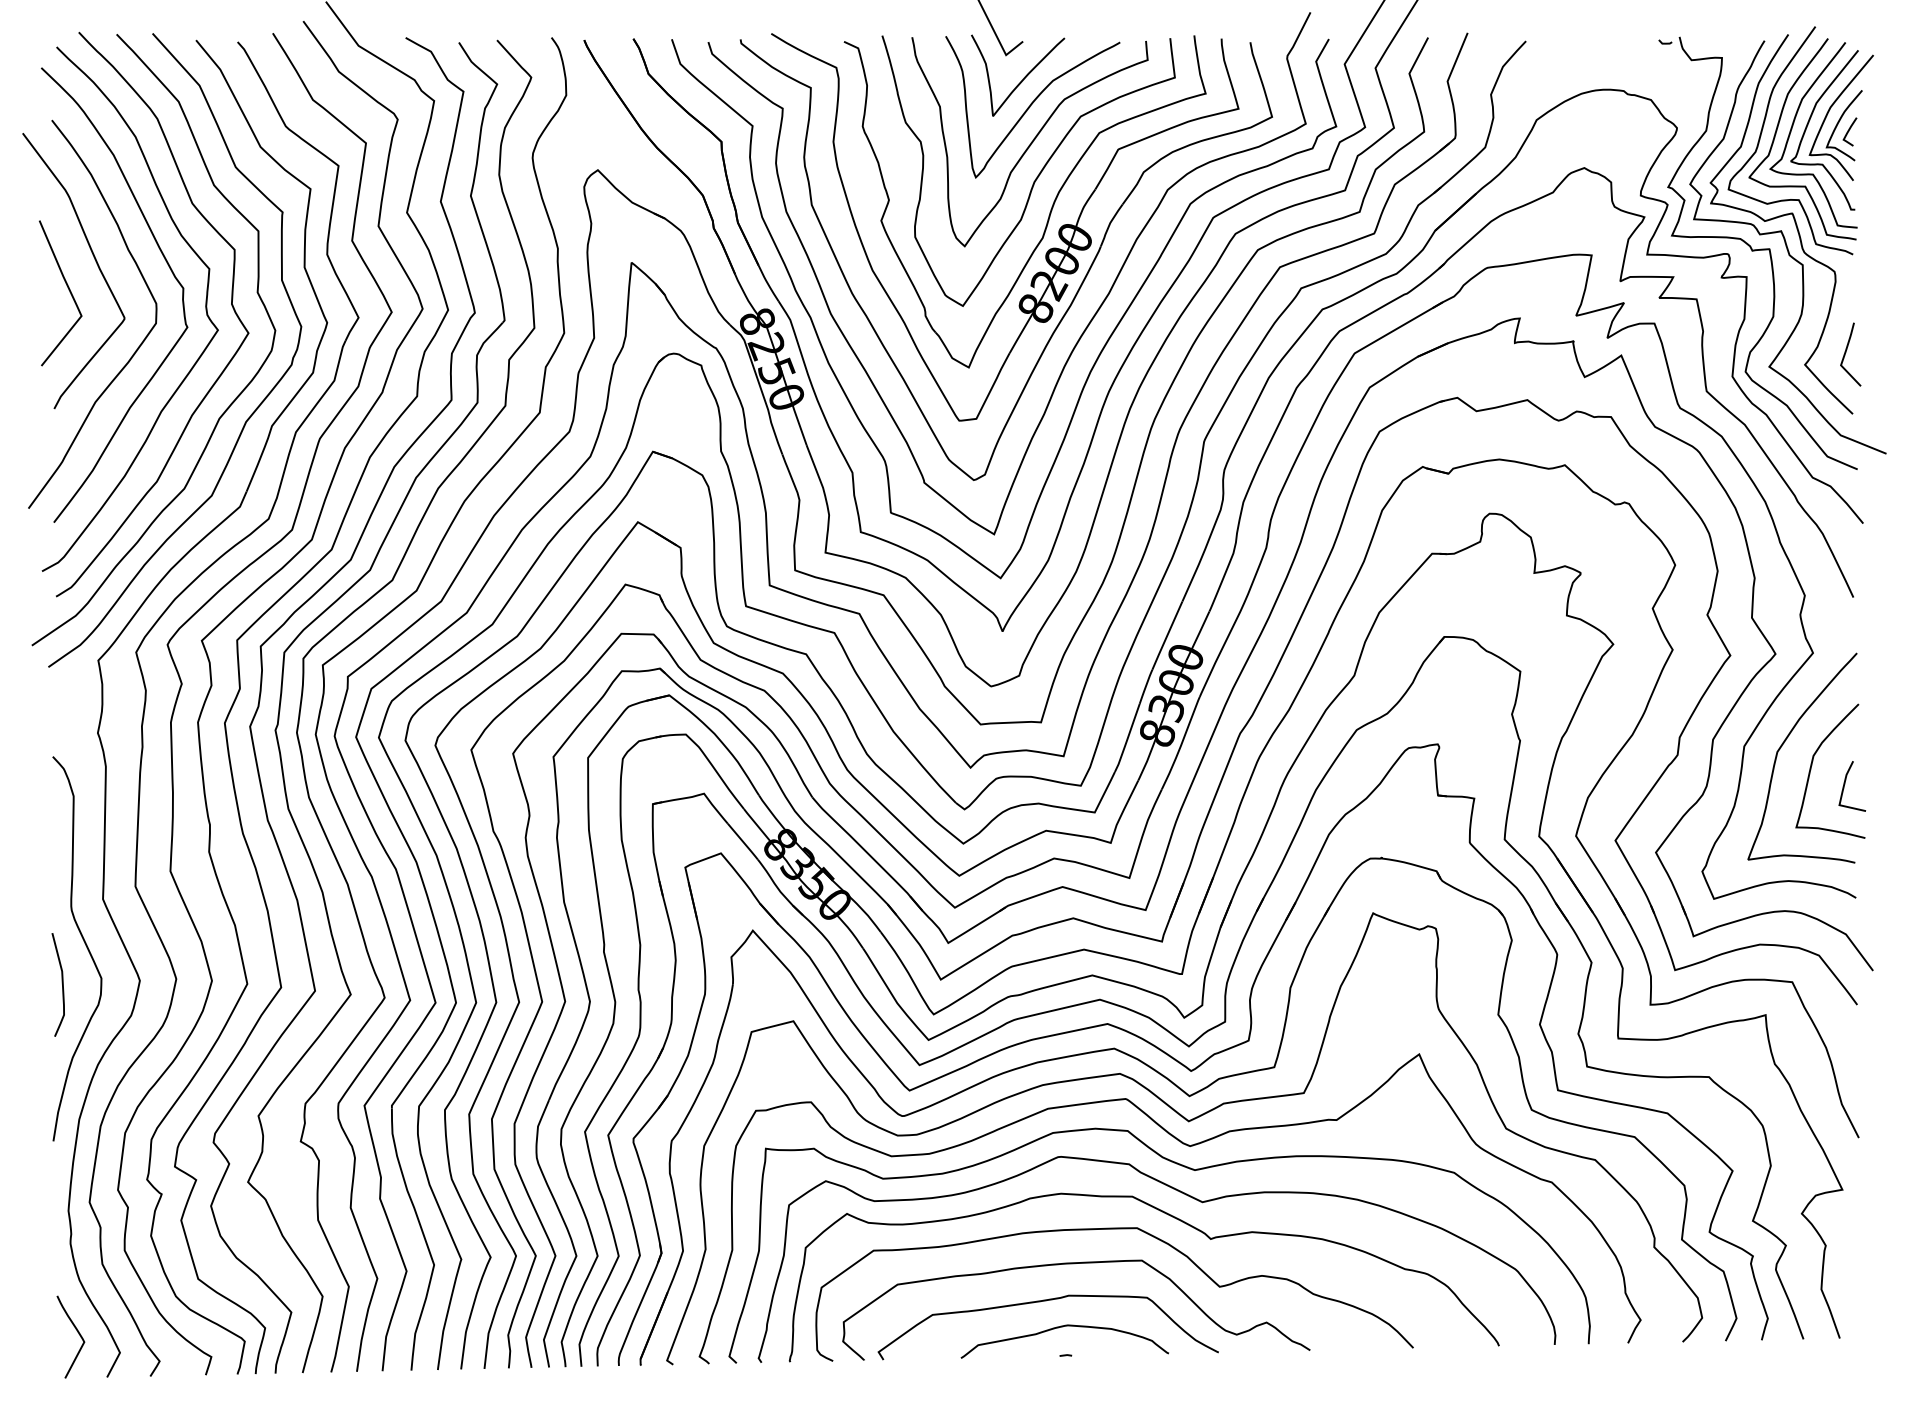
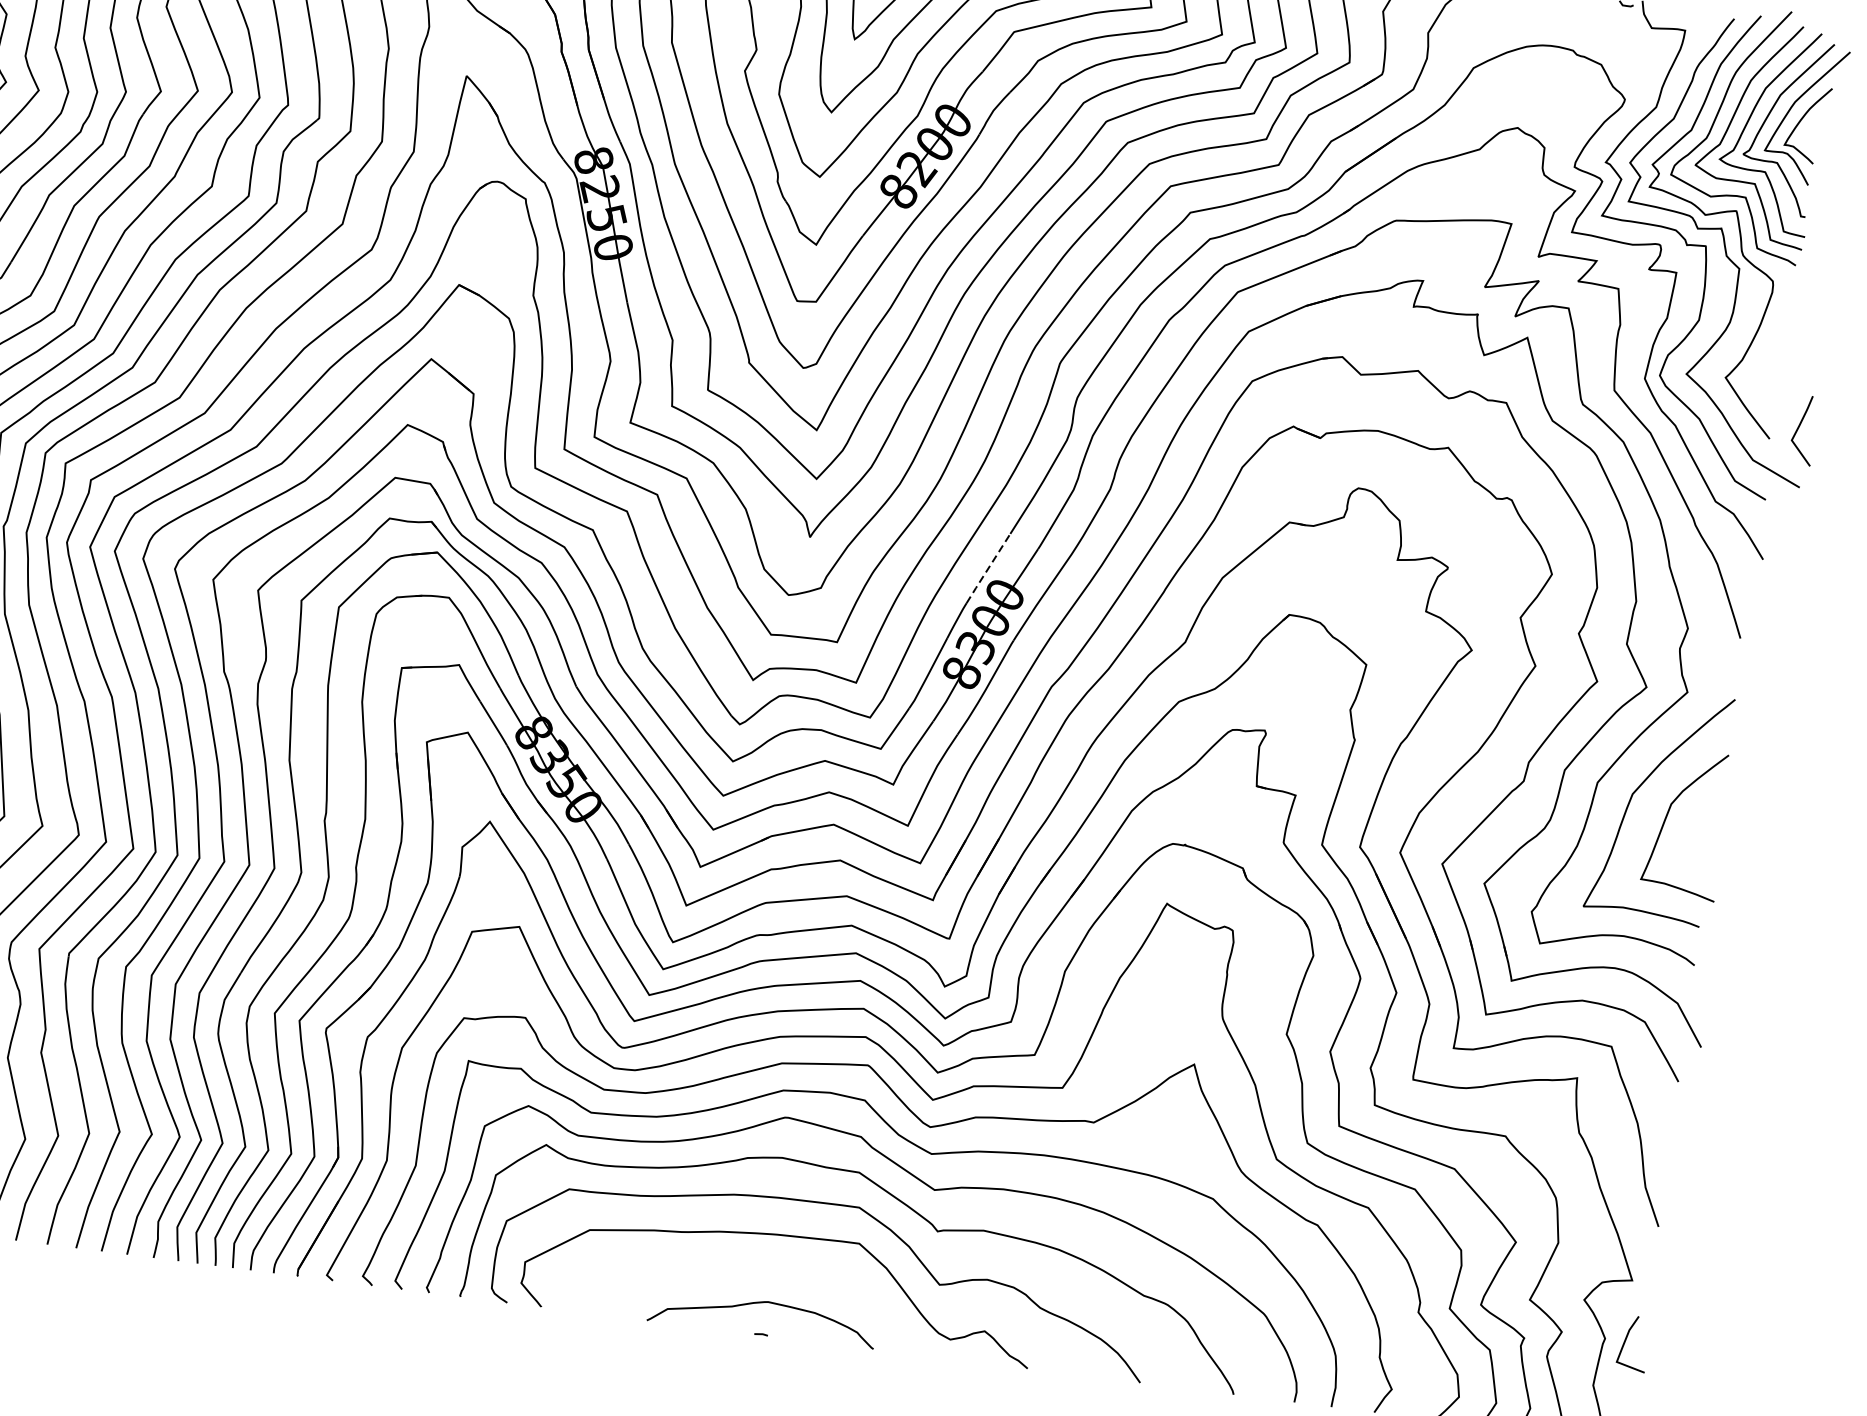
curve: (1849, 131) -> (1811, 131), removed
curve: (1846, 352) -> (1799, 427), moved
line: (1167, 635) -> (988, 568), solid -> dashed
curve: (1845, 784) -> (1626, 1340), moved
curve: (1040, 1302) -> (742, 1272), removed

